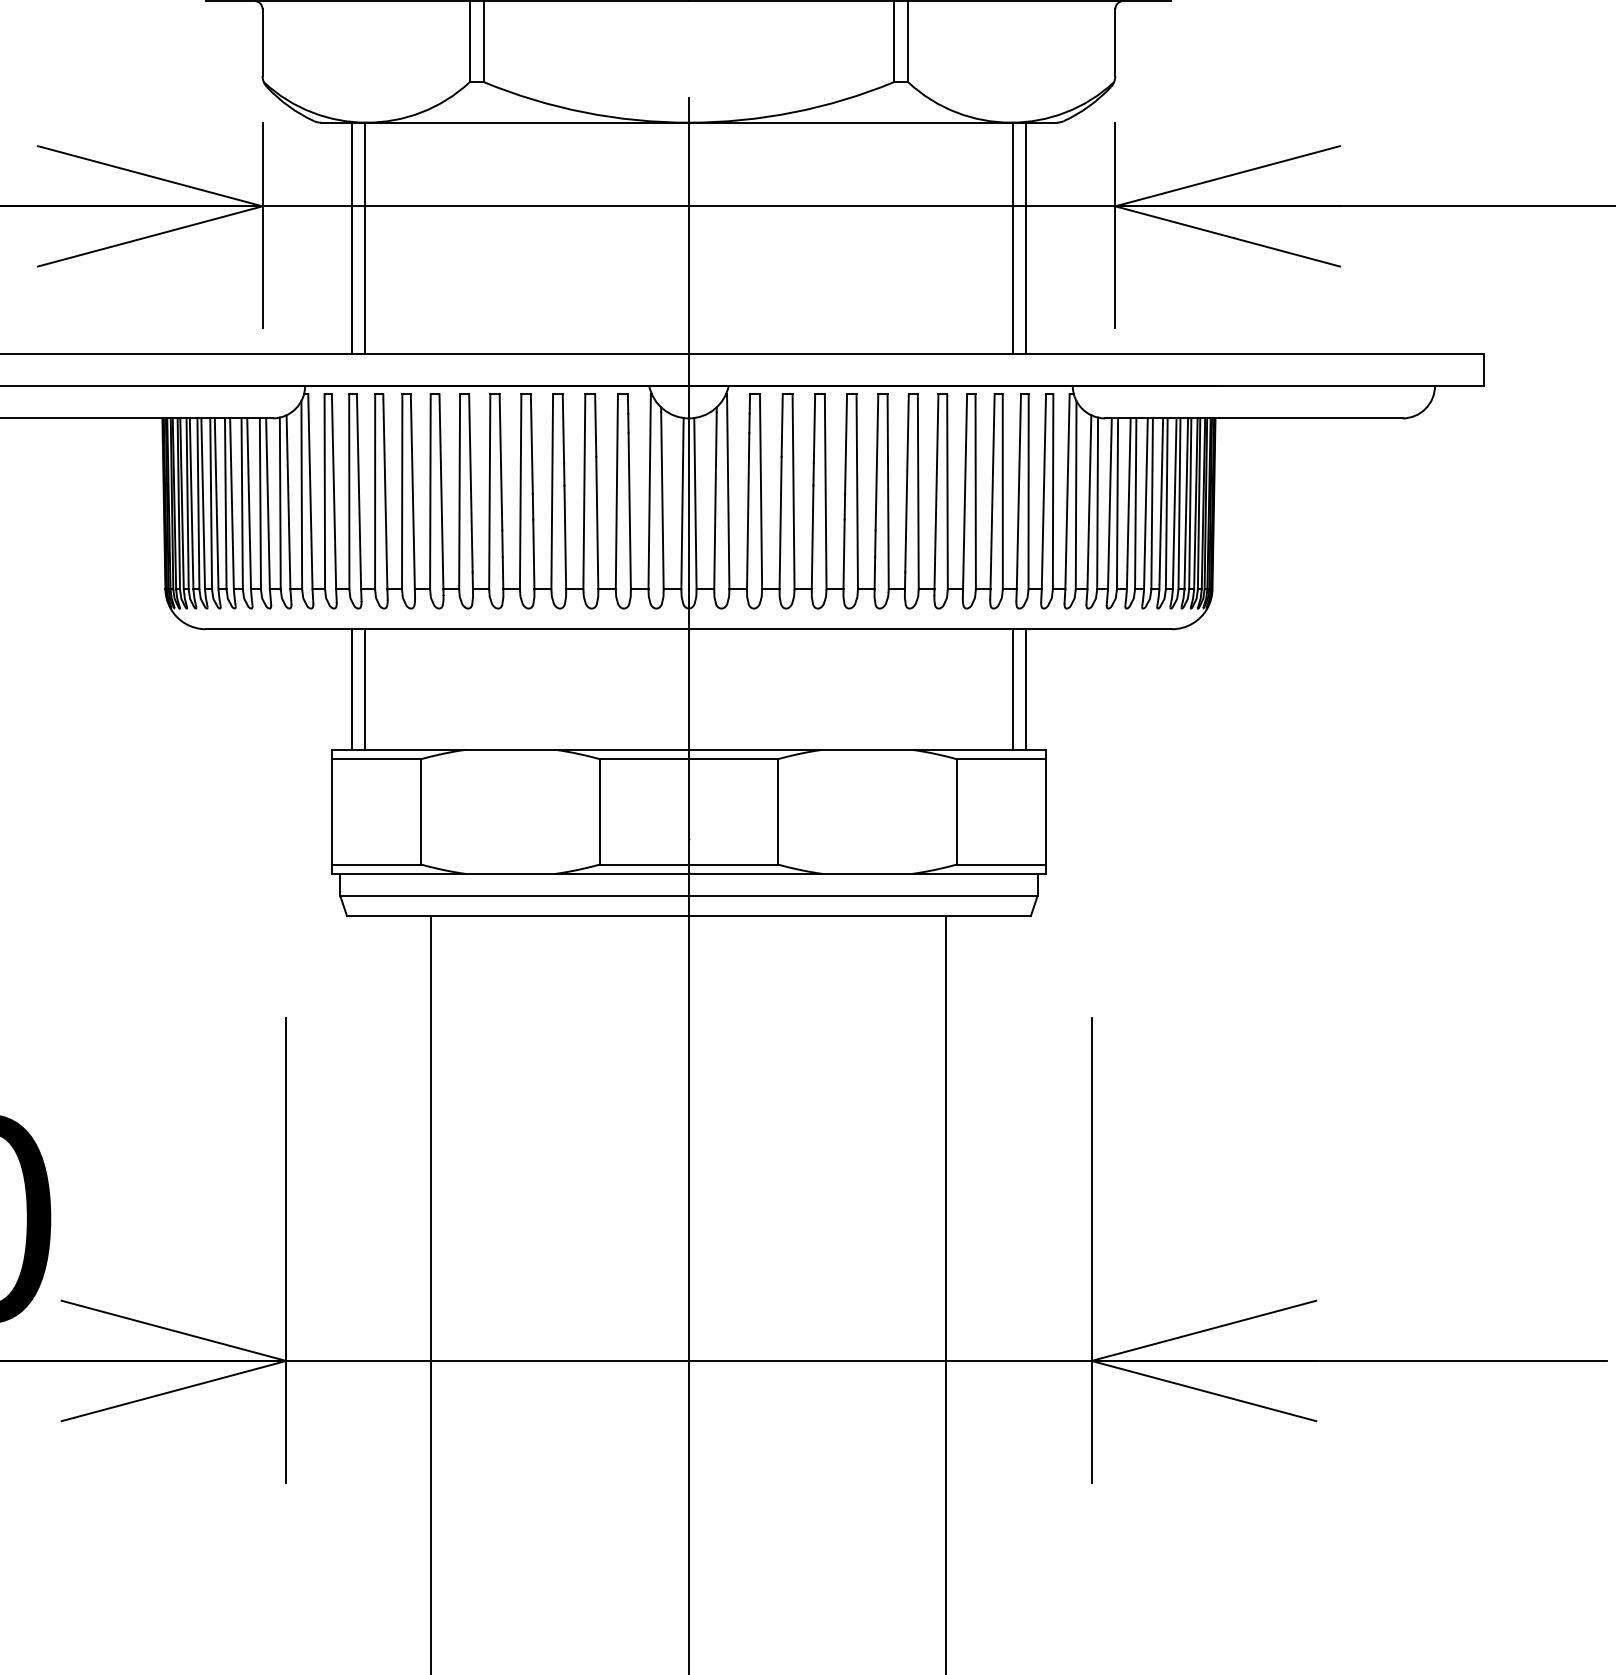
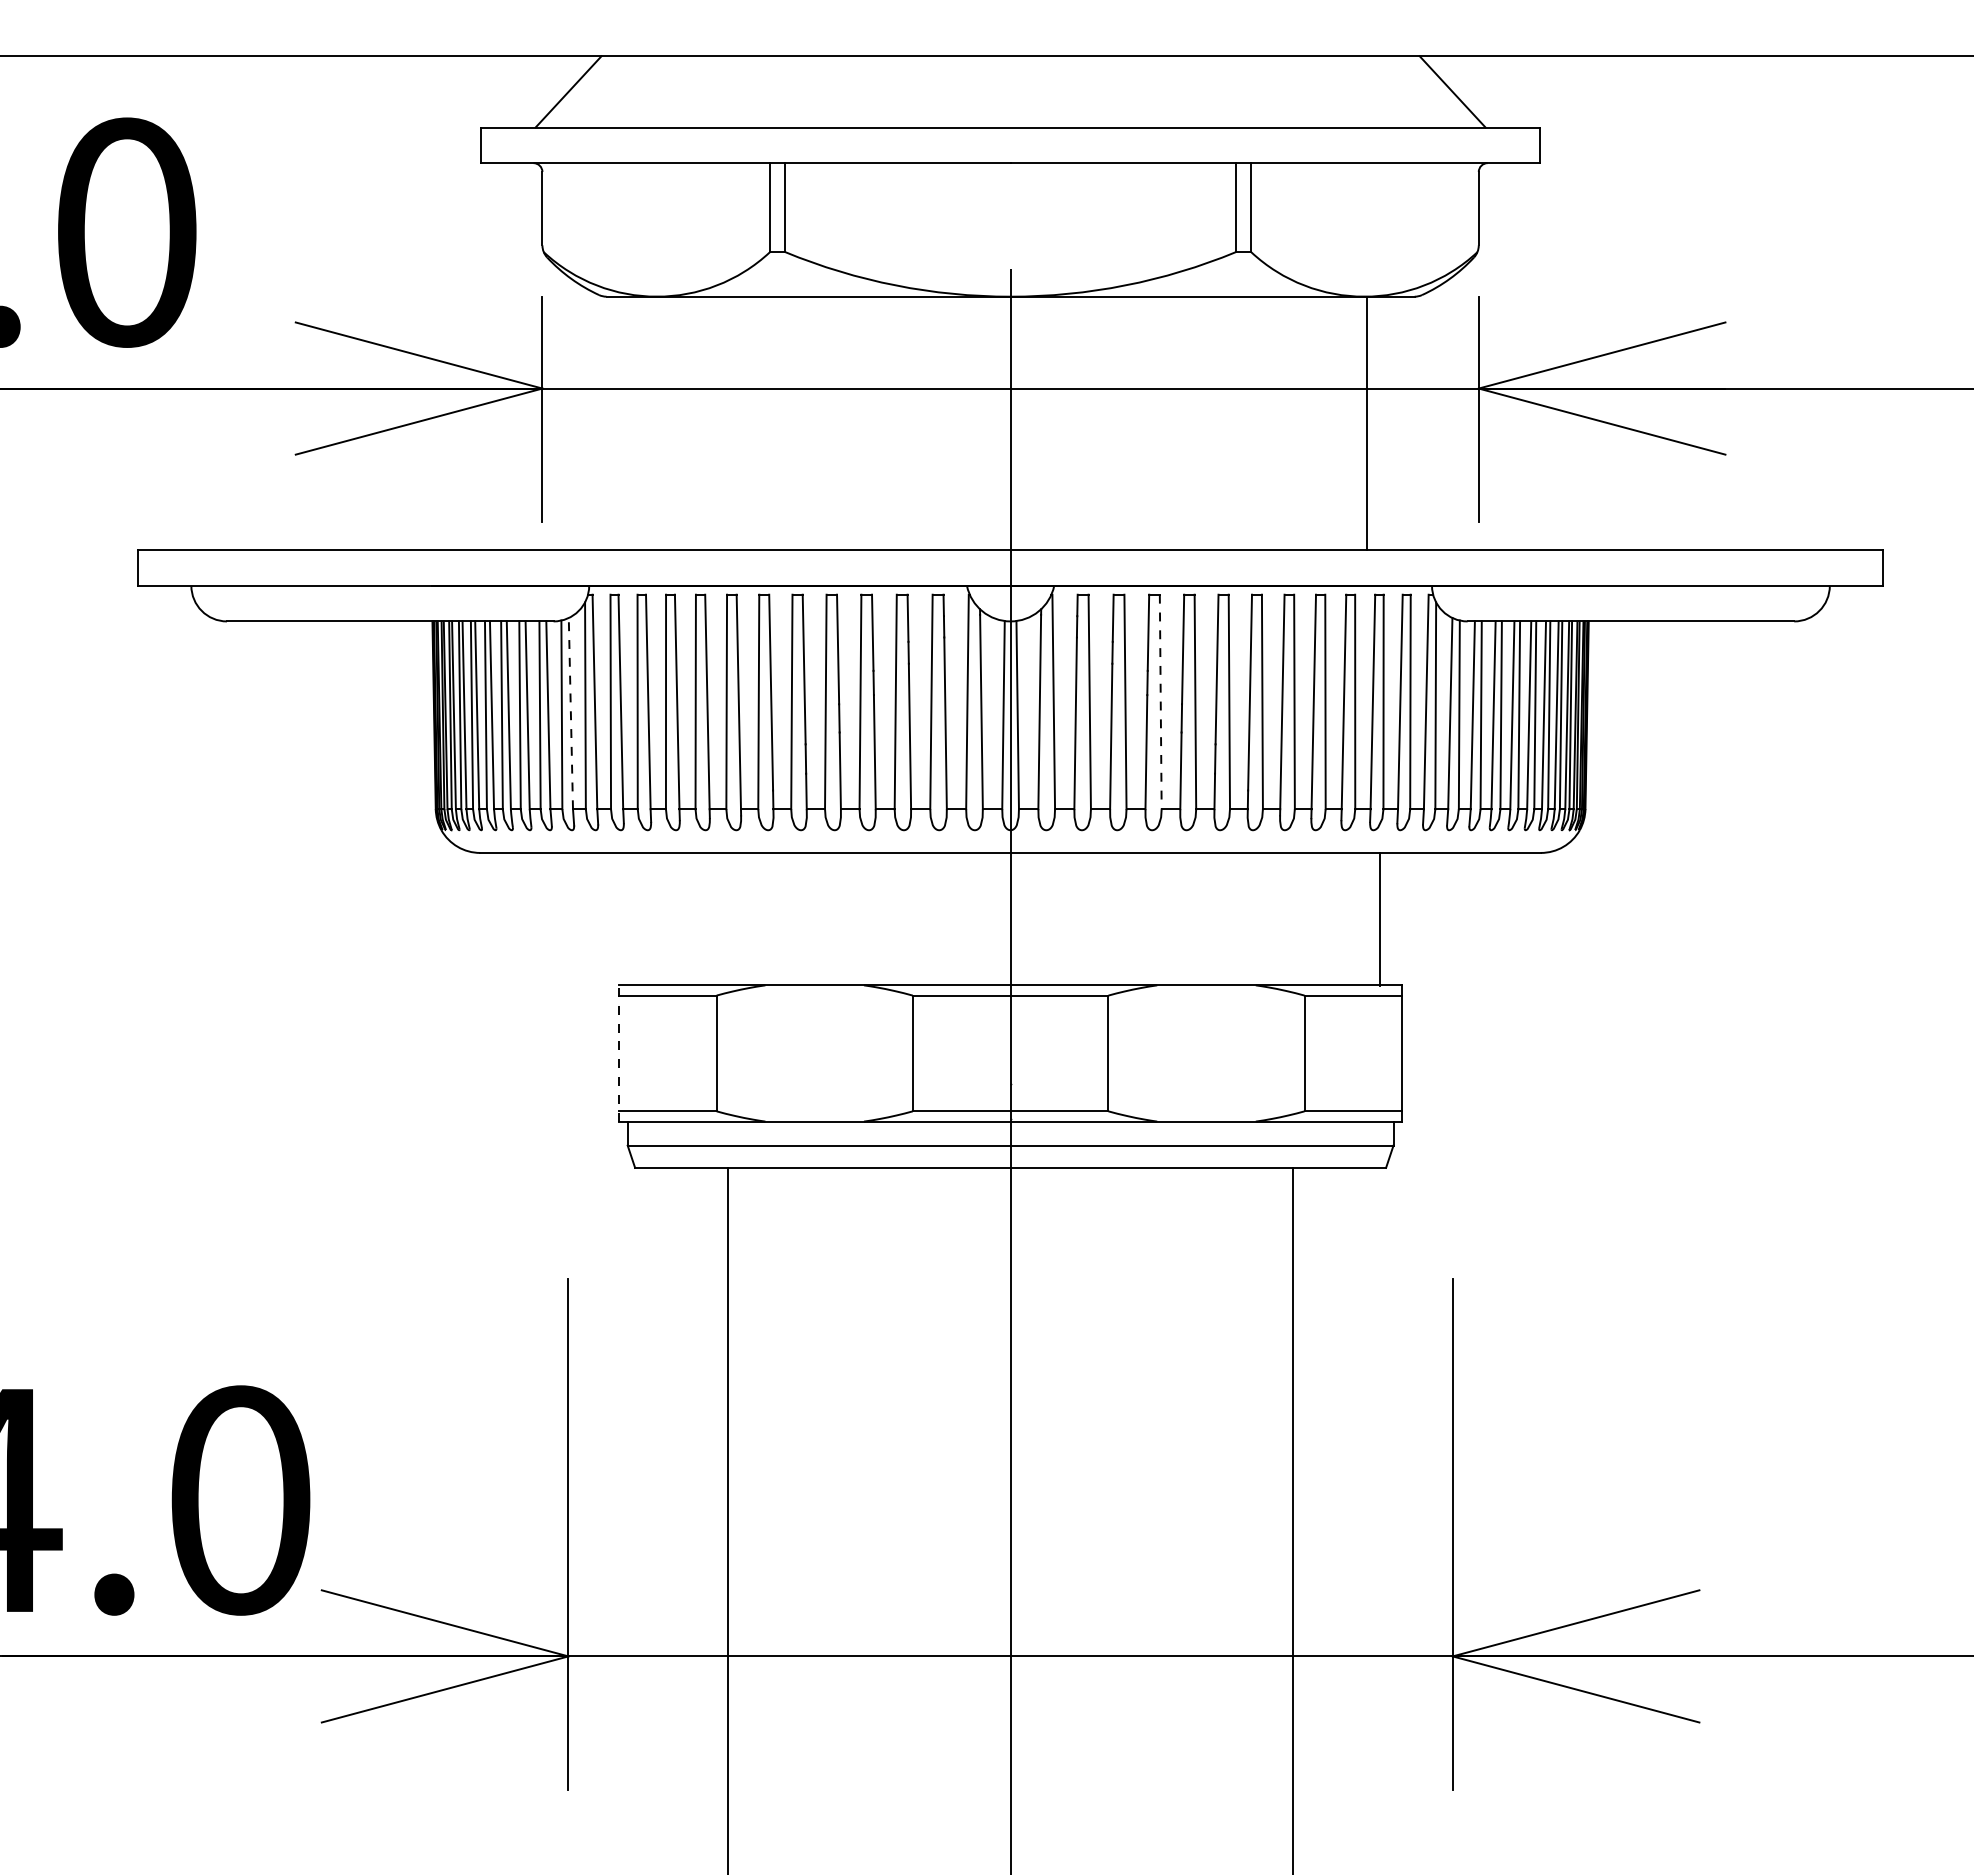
line: (352, 238) -> (641, 423), removed
line: (364, 238) -> (654, 423), removed
line: (1025, 238) -> (1380, 423), removed
line: (825, 492) -> (1160, 702), solid -> dashed
line: (288, 502) -> (570, 713), solid -> dashed
line: (352, 688) -> (641, 918), removed
line: (364, 688) -> (654, 918), removed
line: (1013, 688) -> (1366, 918), removed
line: (331, 810) -> (618, 1052), solid -> dashed

